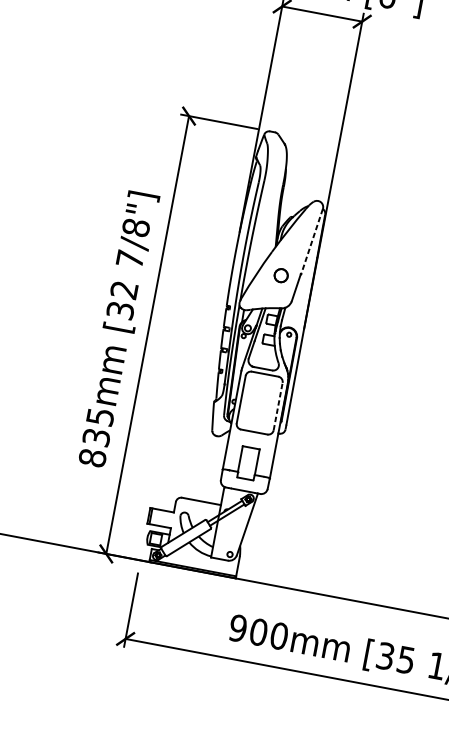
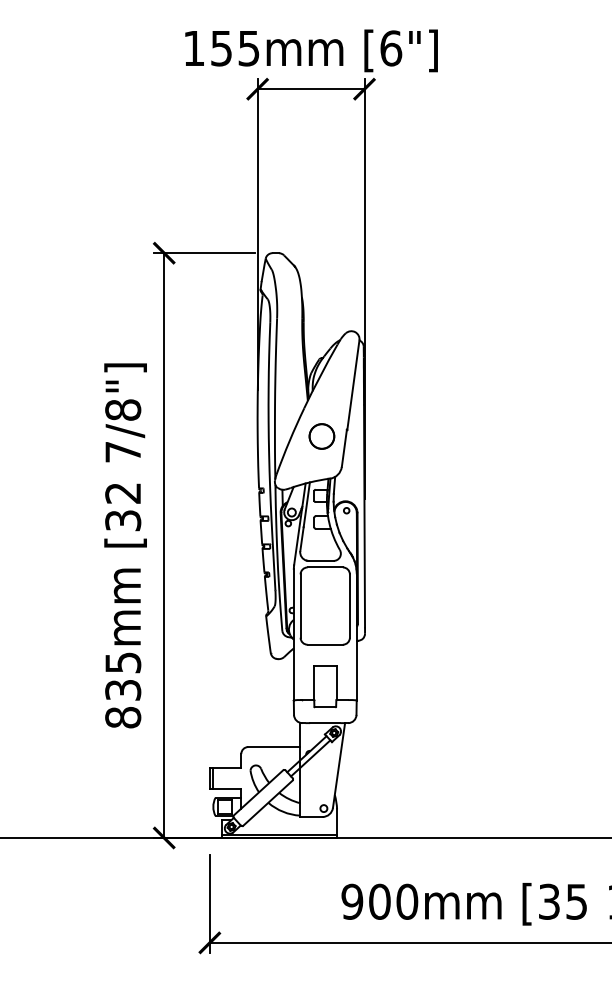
line: (312, 241) -> (353, 385), dashed -> solid
part: (280, 275) -> (321, 436), size x1.43
line: (277, 406) -> (349, 606), dashed -> solid

